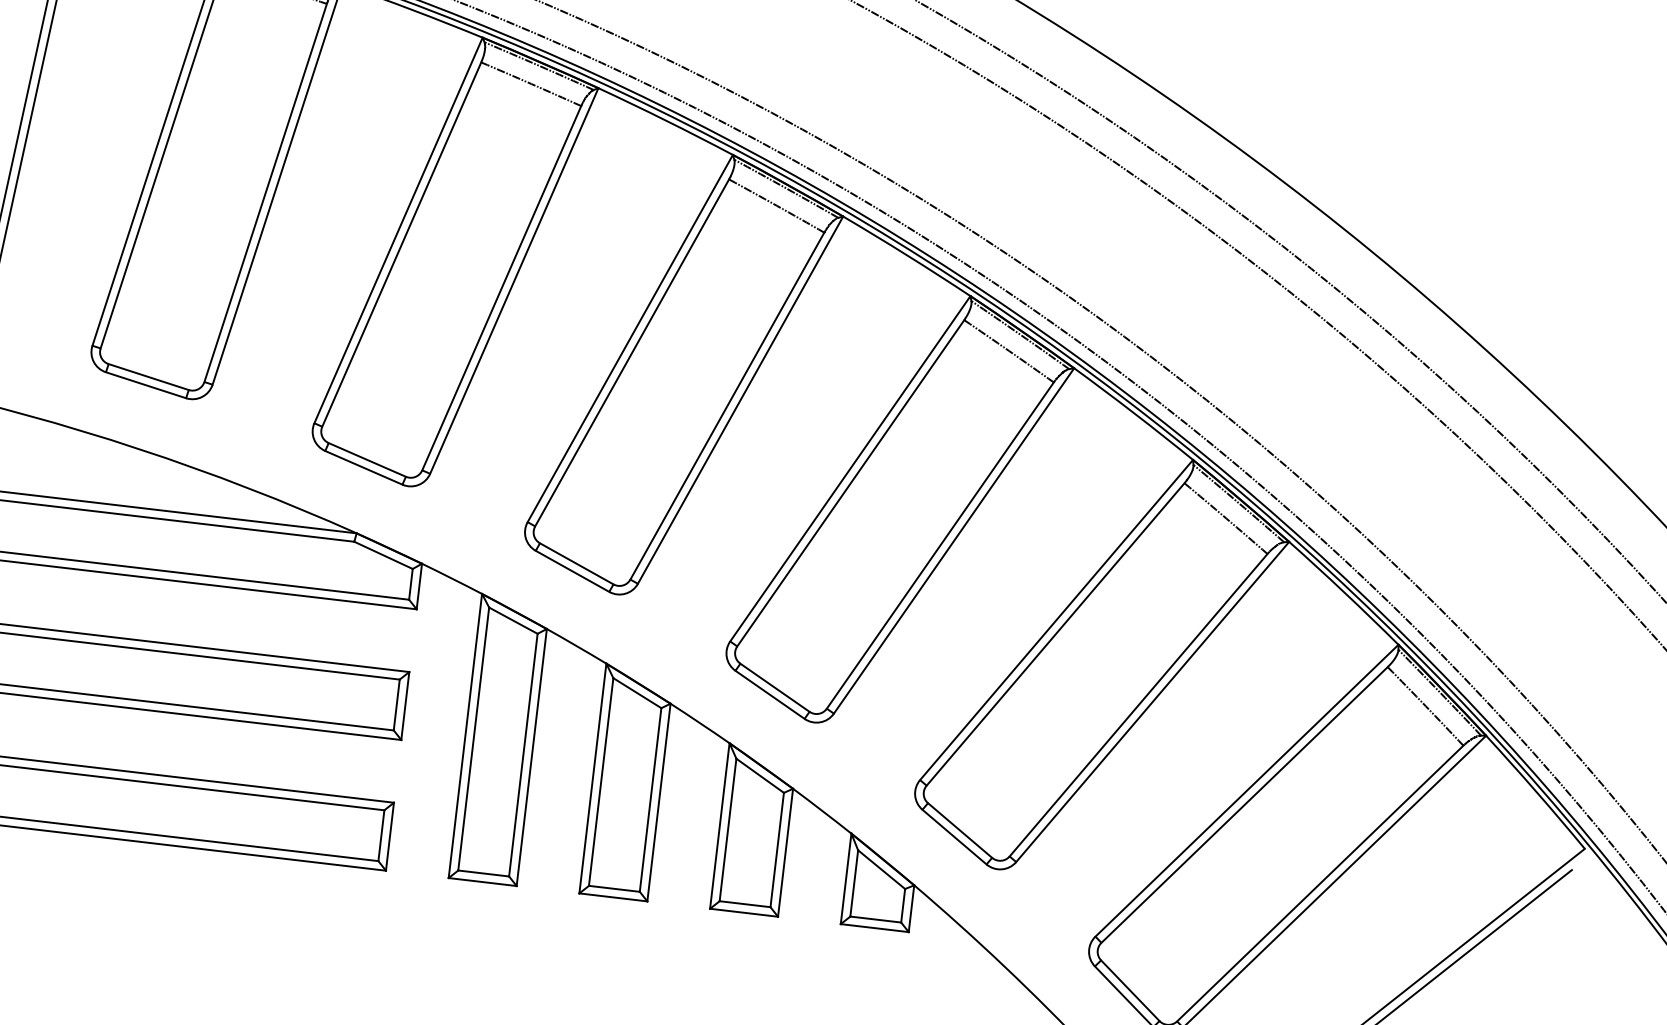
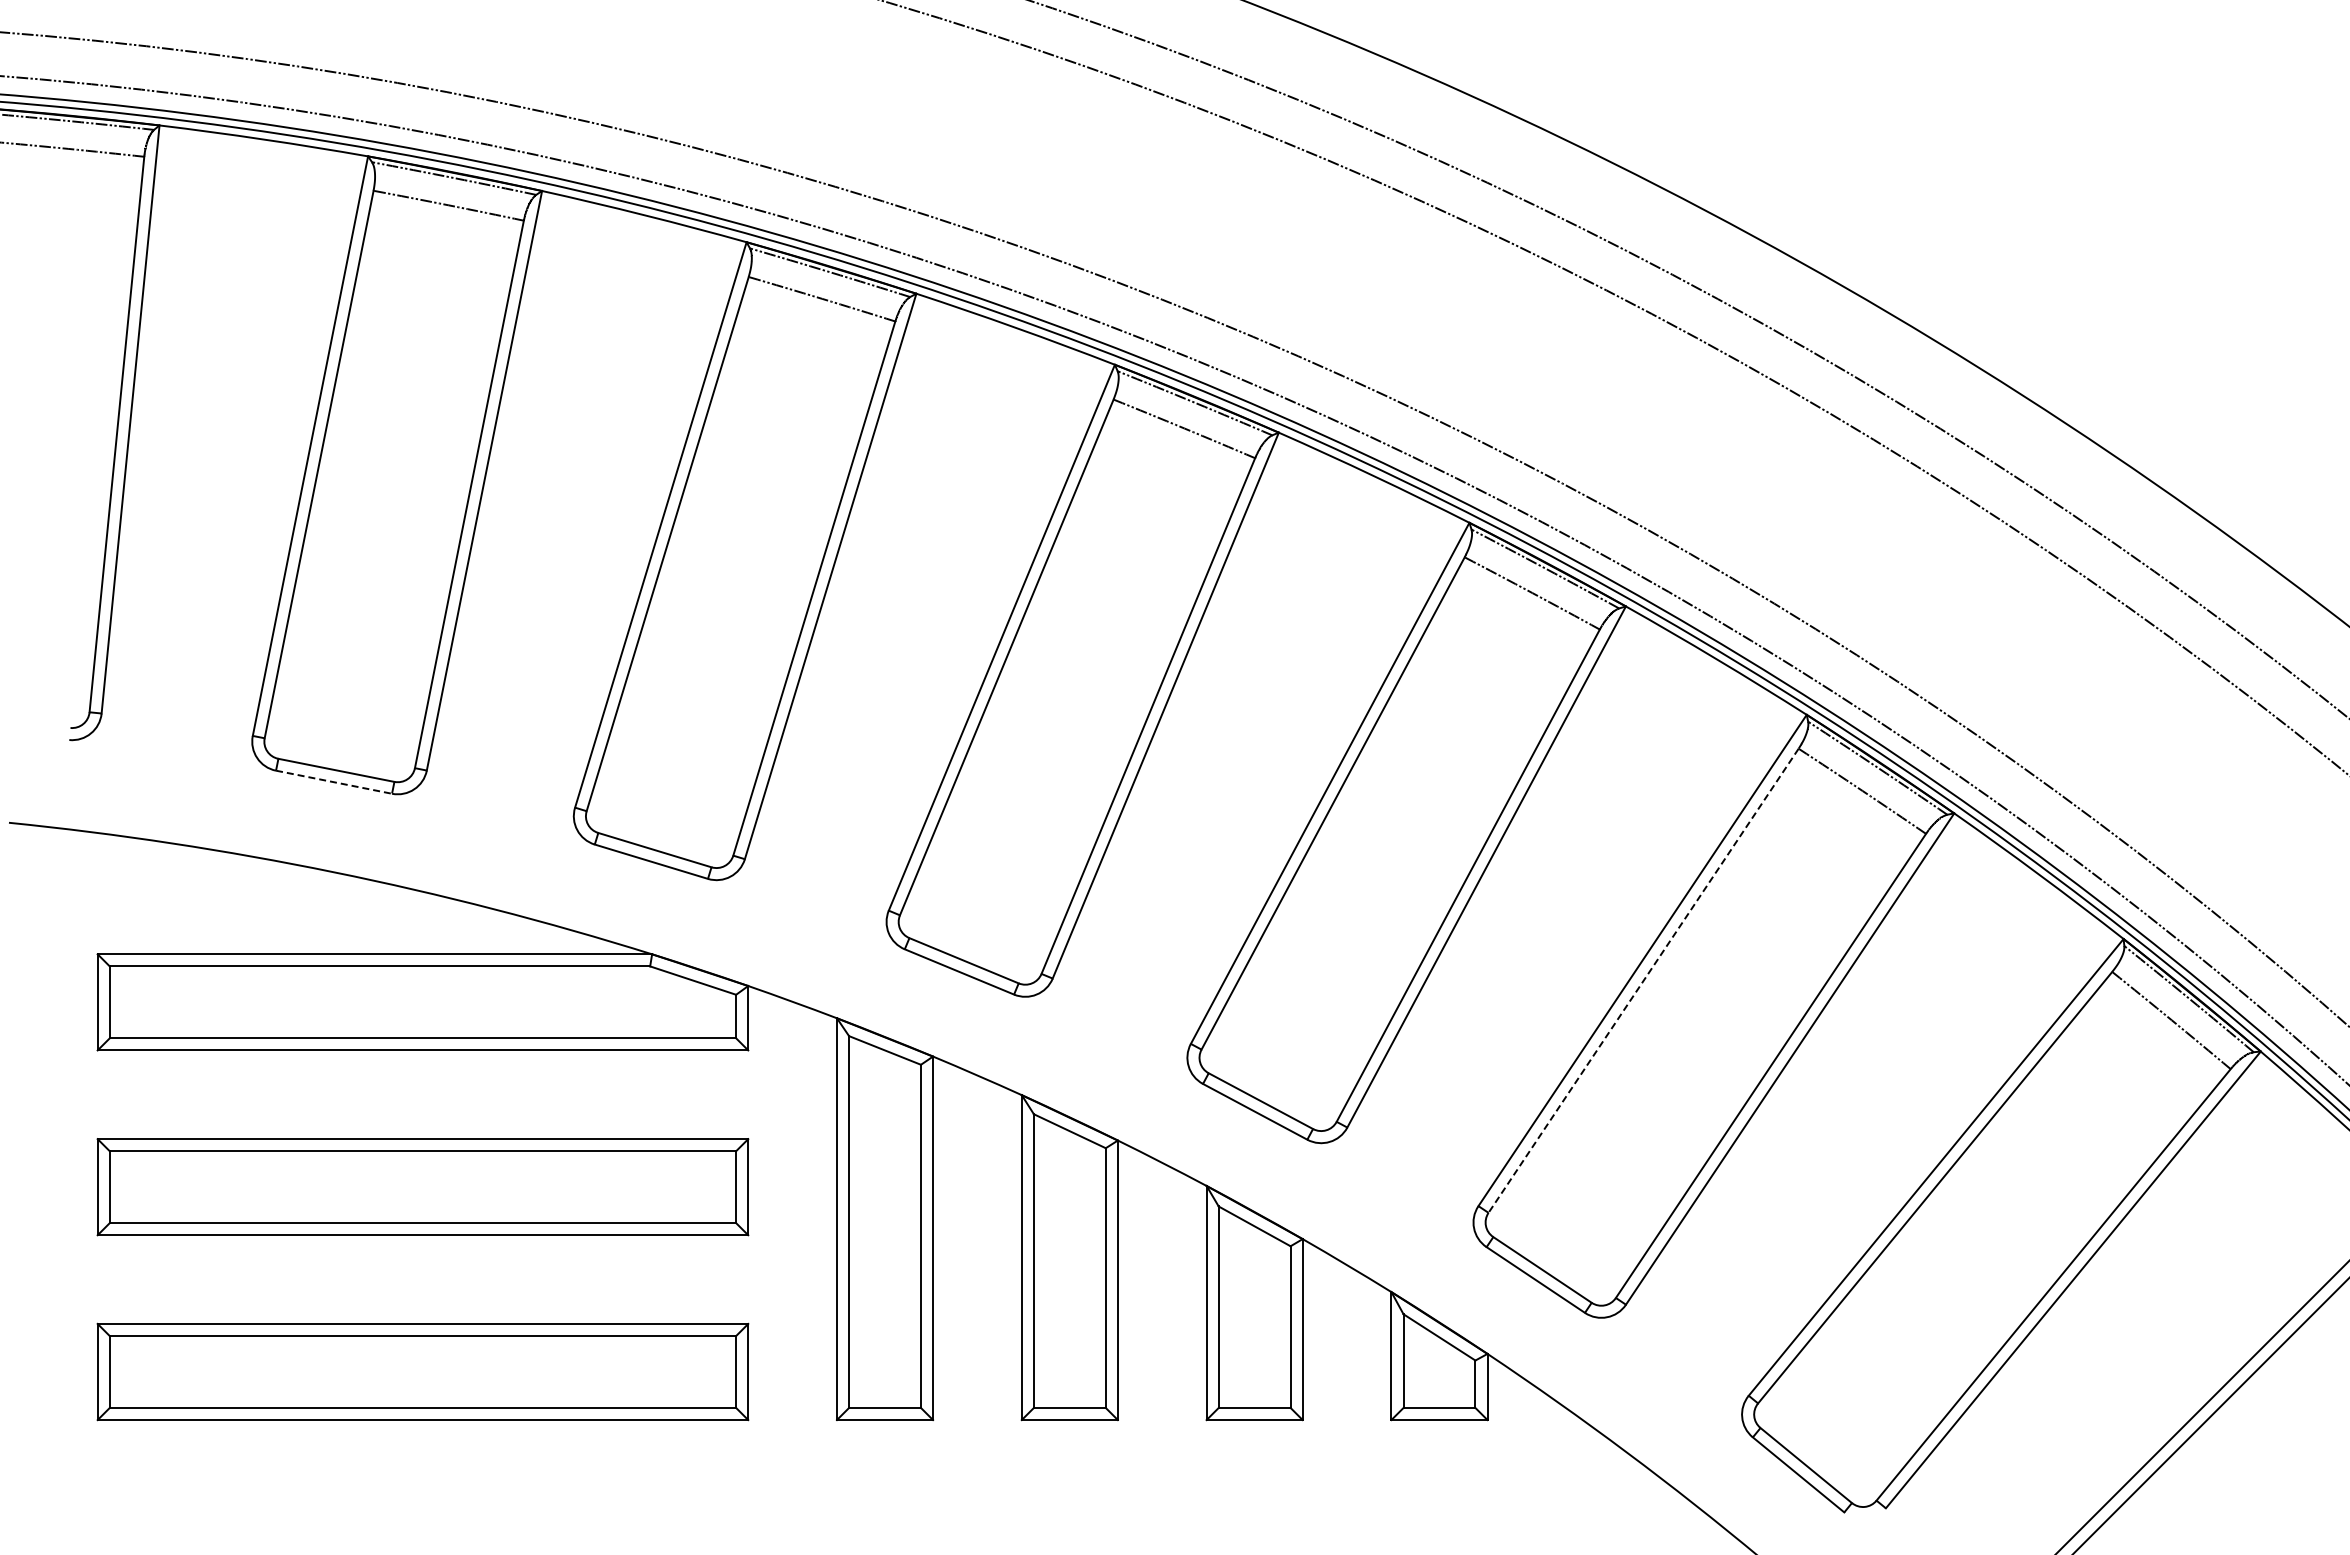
line: (146, 385) -> (334, 782), solid -> dashed
line: (1055, 634) -> (1643, 981), solid -> dashed

